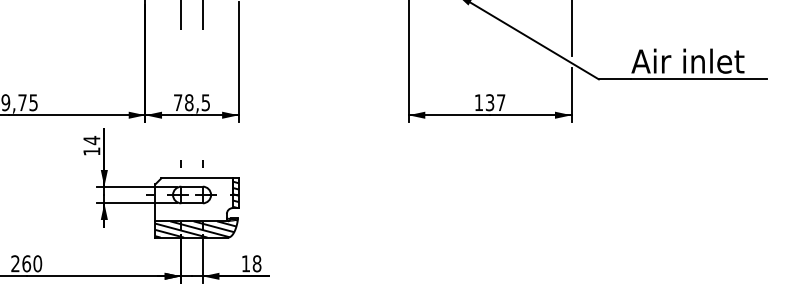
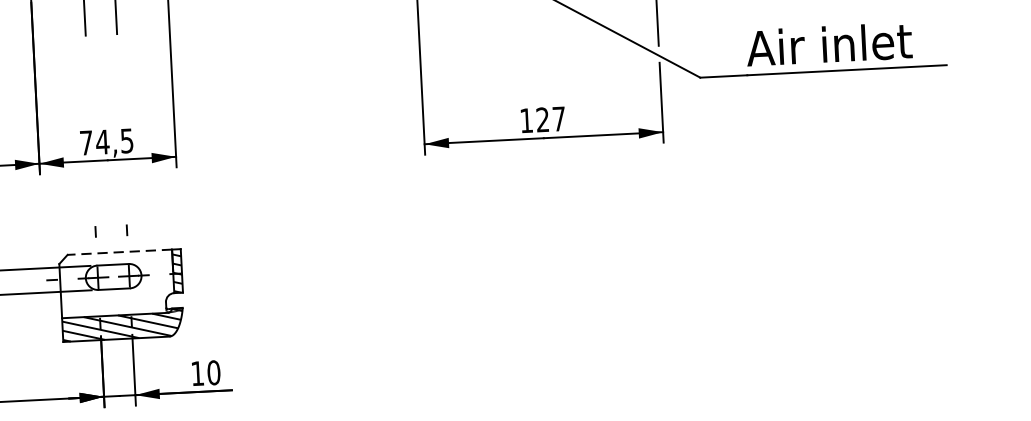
text: (188, 102) -> (101, 141), 78,5 -> 74,5
text: (490, 102) -> (543, 119), 137 -> 127
line: (197, 178) -> (120, 252), solid -> dashed
text: (256, 263) -> (213, 372), 18 -> 10

